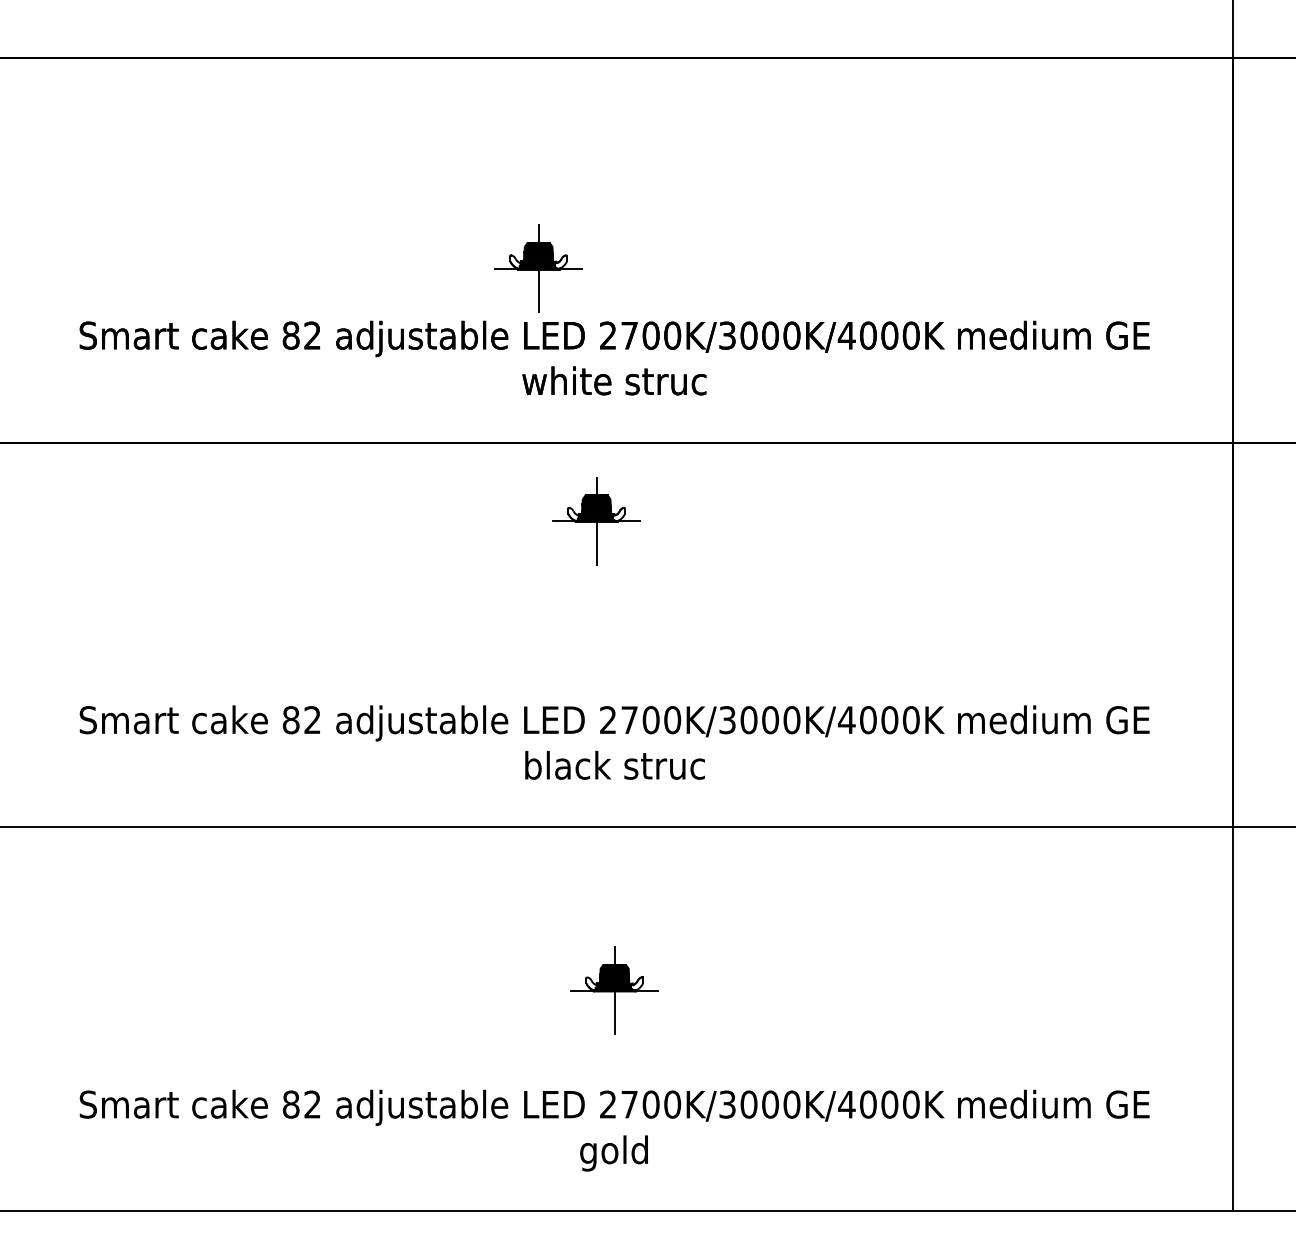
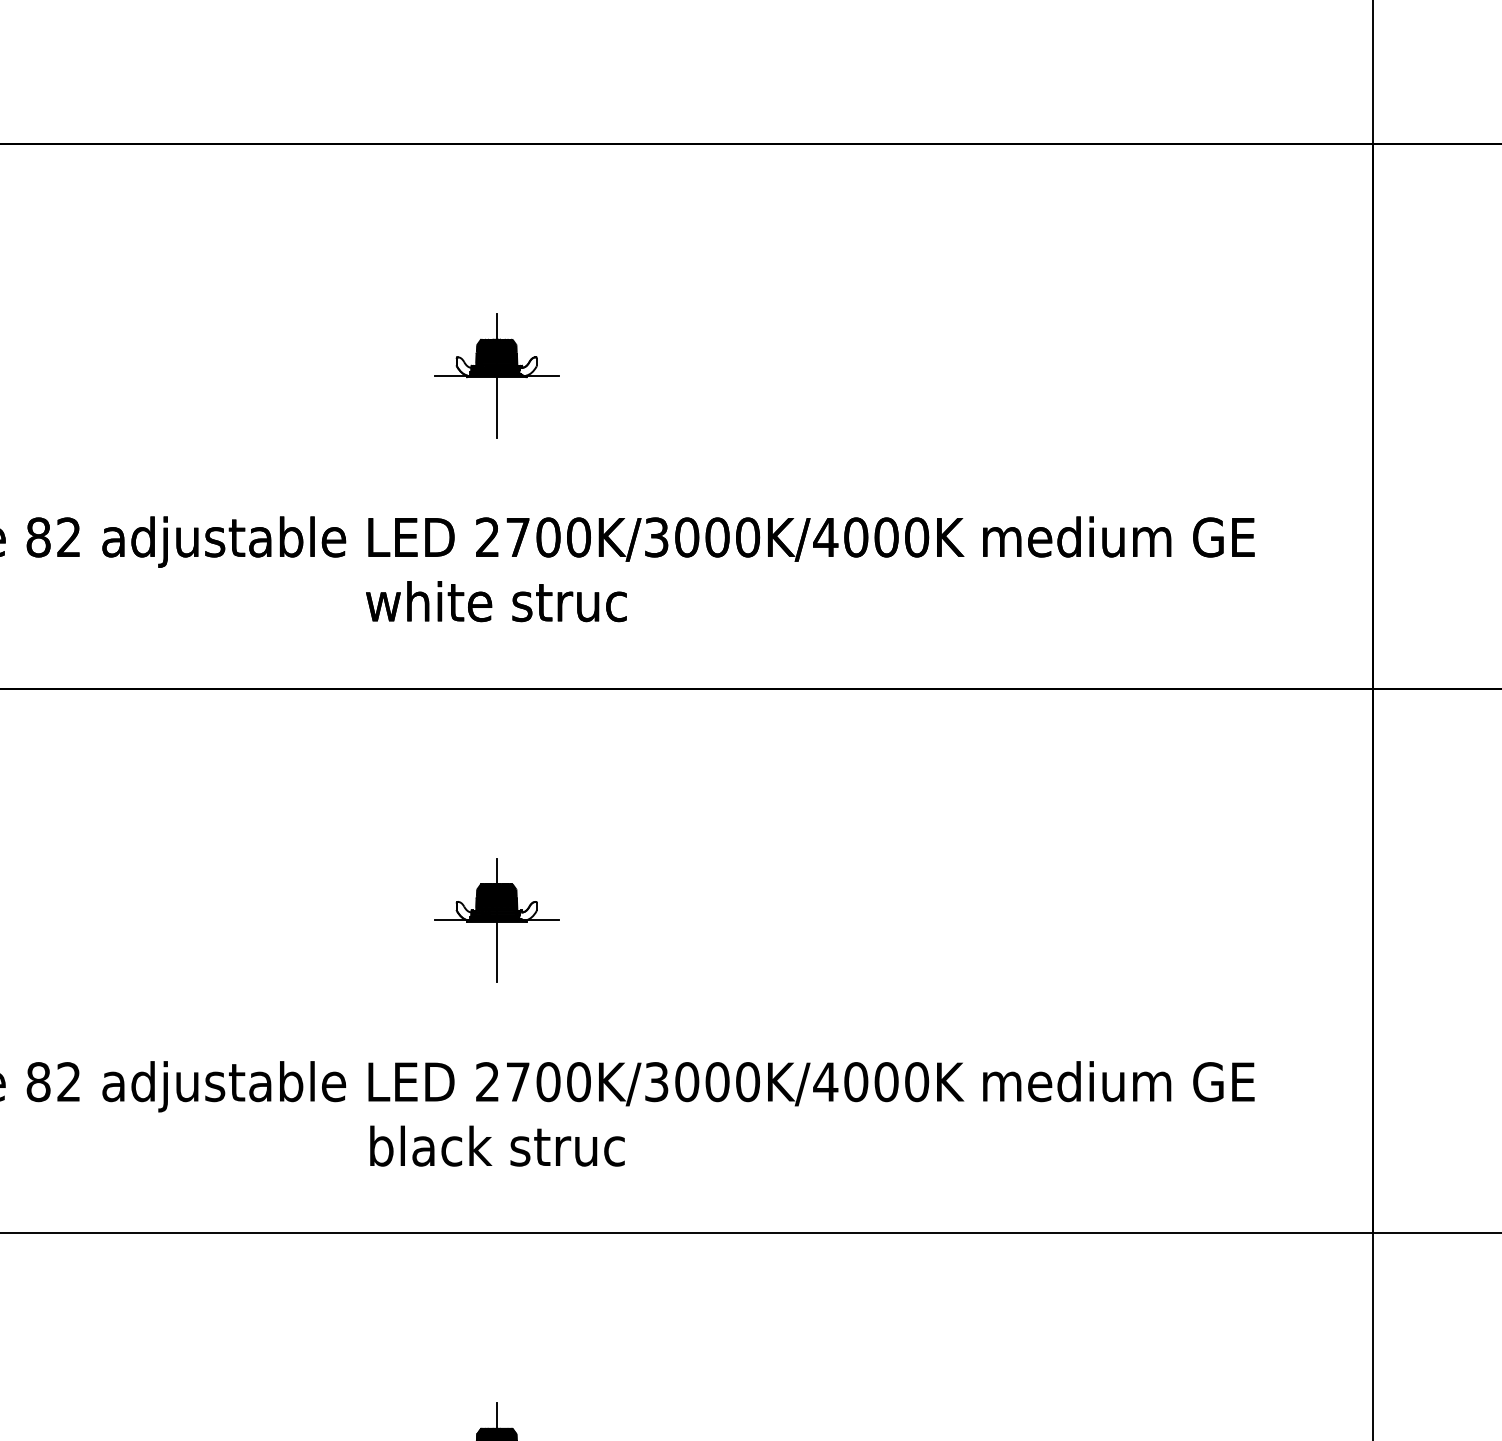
part: (538, 268) -> (496, 375), moved
part: (596, 521) -> (496, 921), moved

